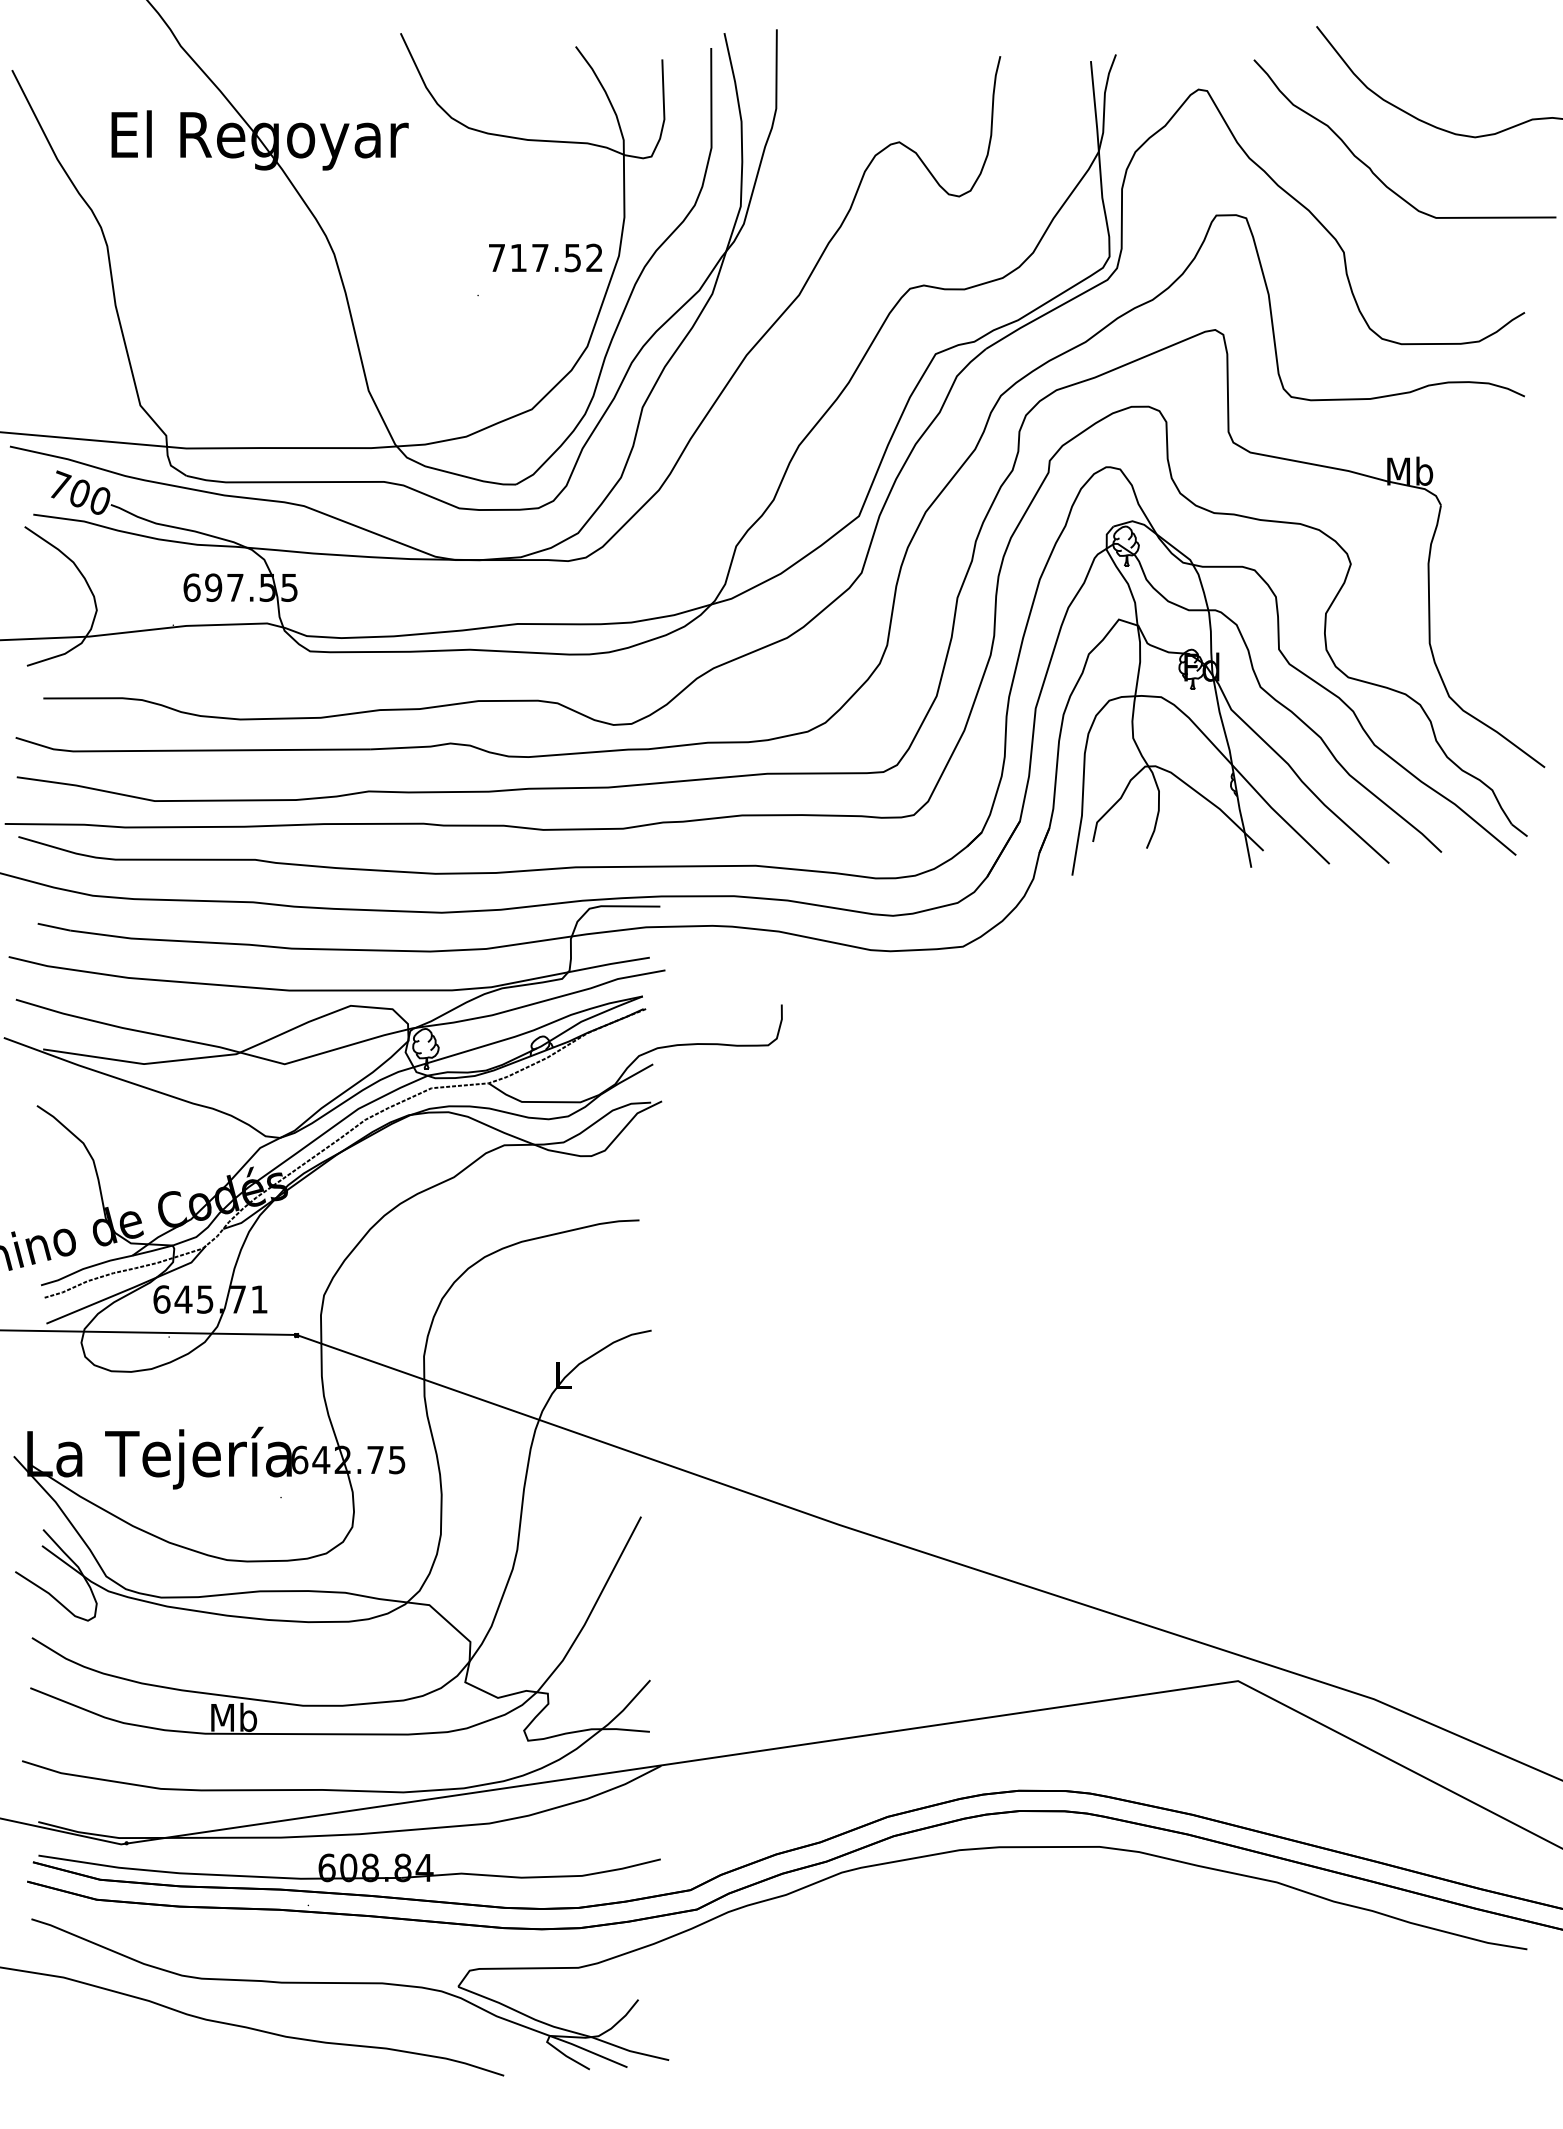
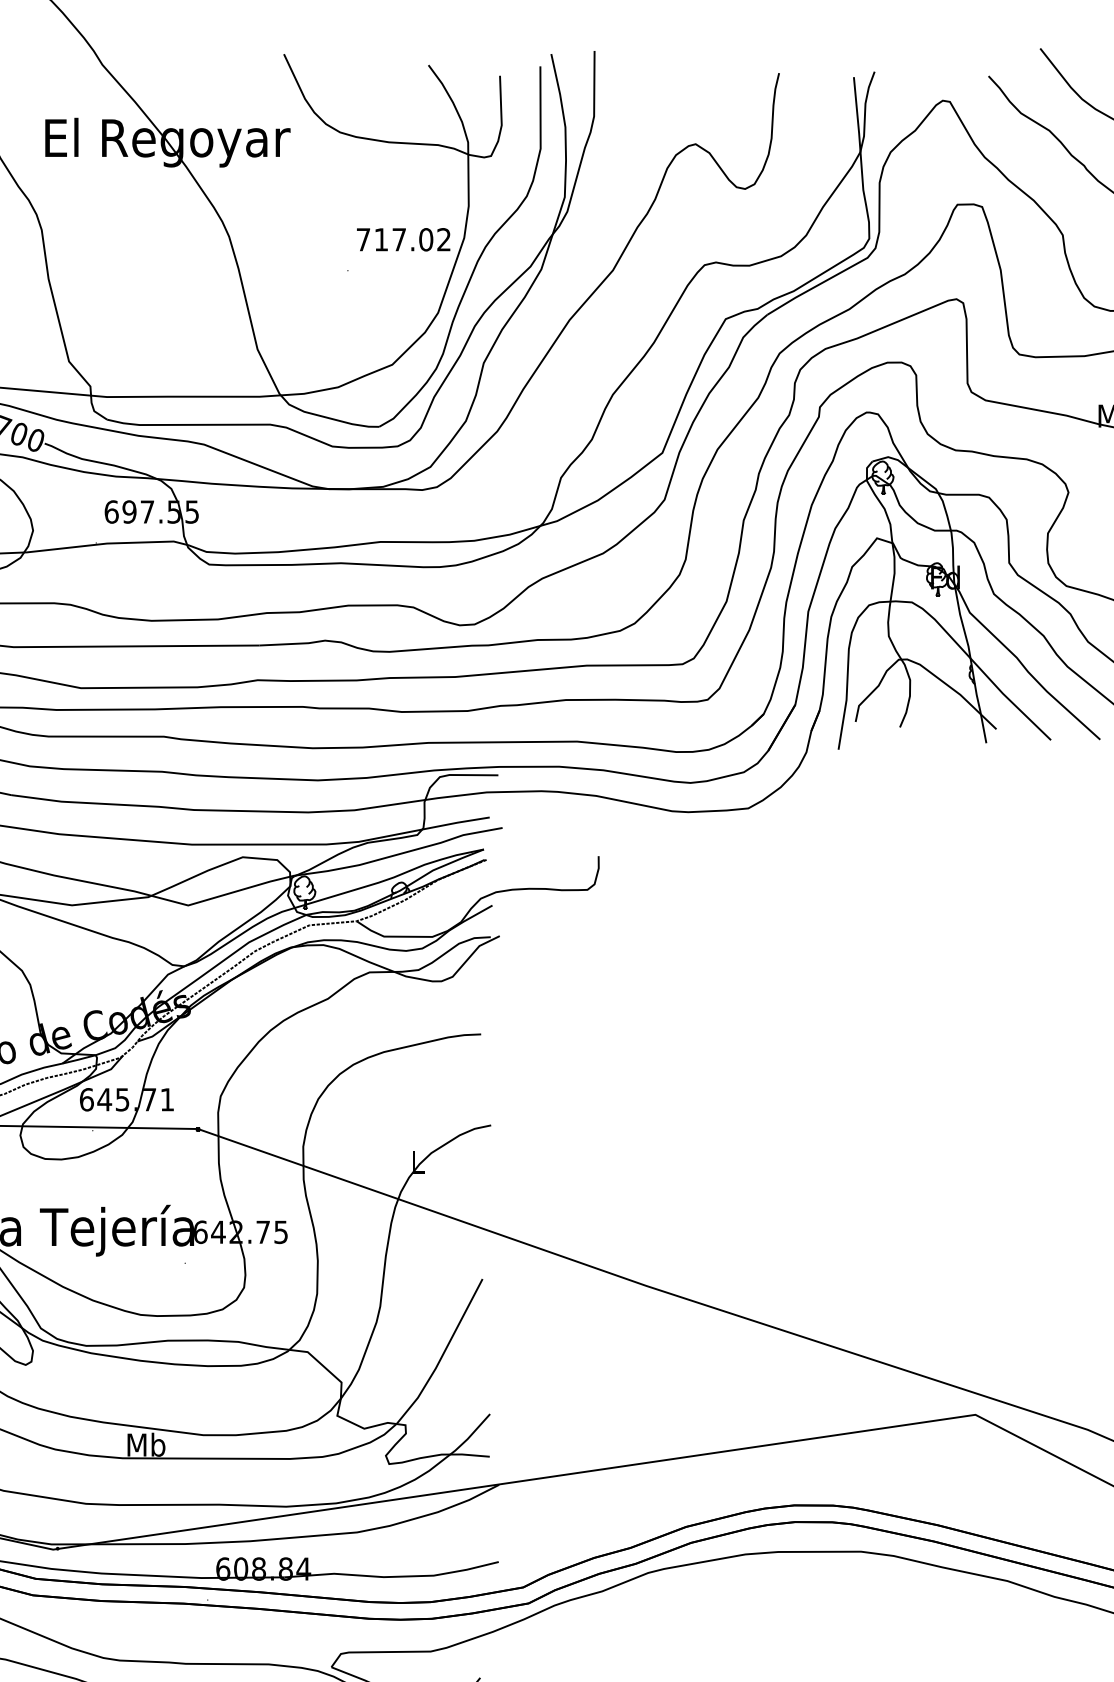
text: (572, 257) -> (425, 239), 717.52 -> 717.02

